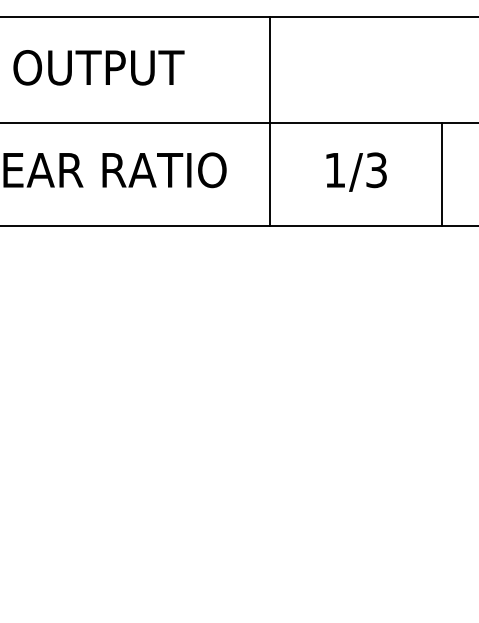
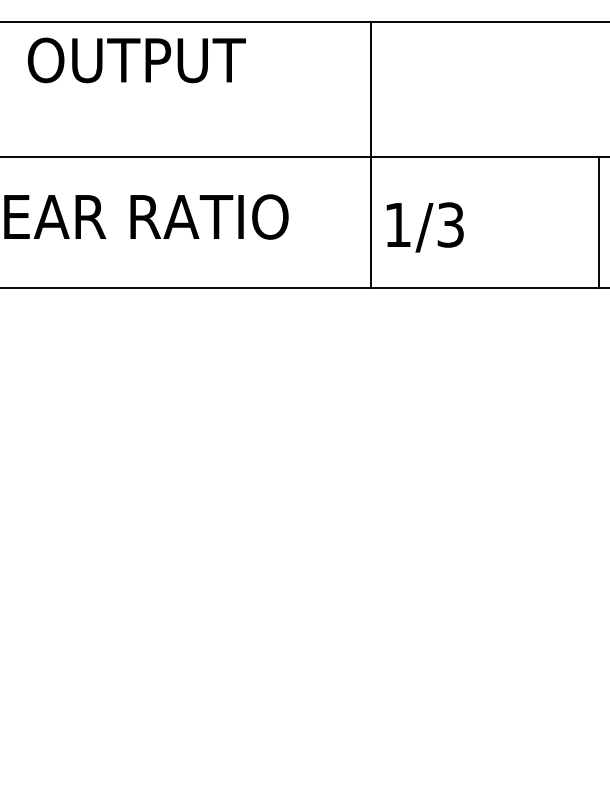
text: (98, 67) -> (136, 60), moved
line: (269, 121) -> (370, 154), moved
text: (356, 172) -> (424, 227), moved
line: (442, 174) -> (599, 222), moved

